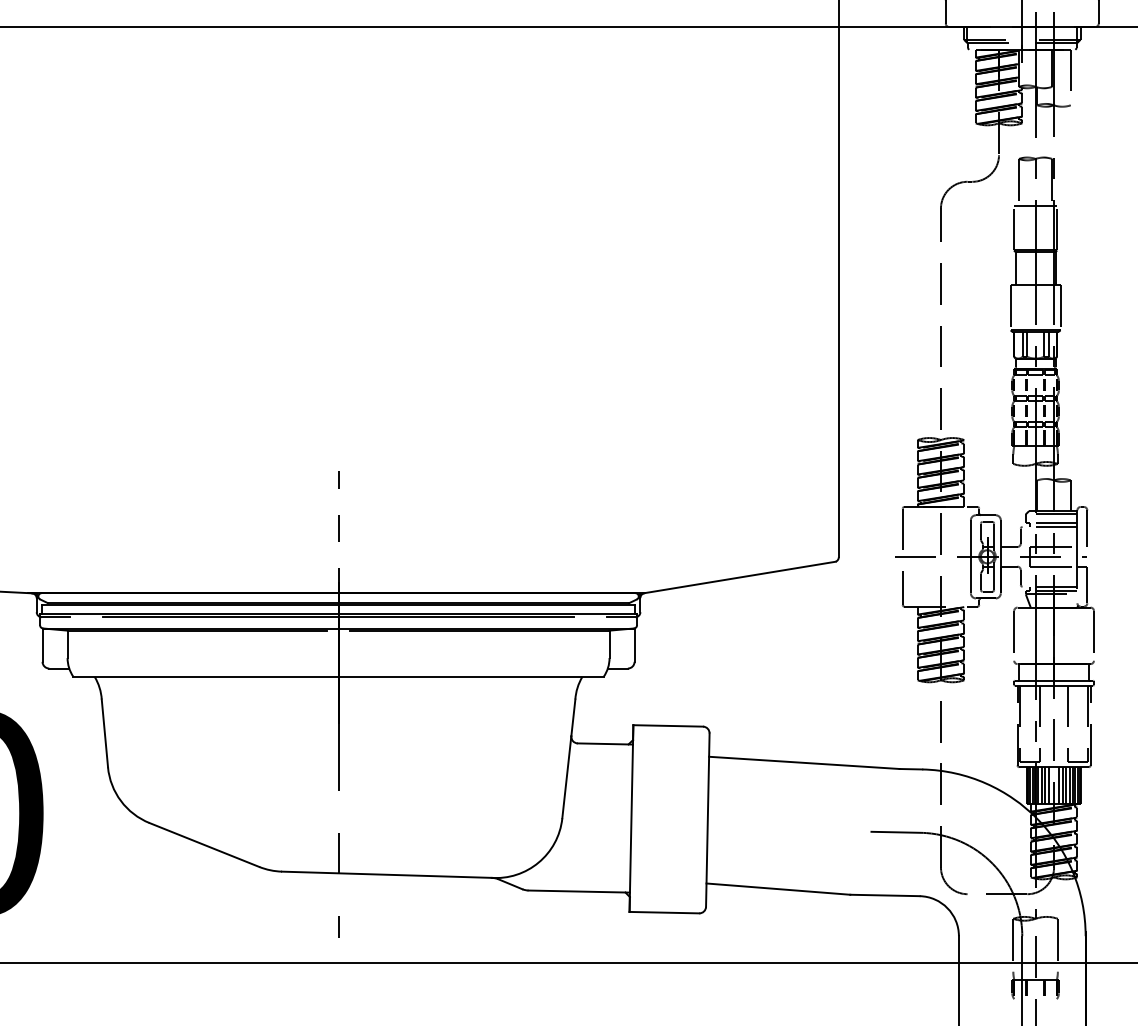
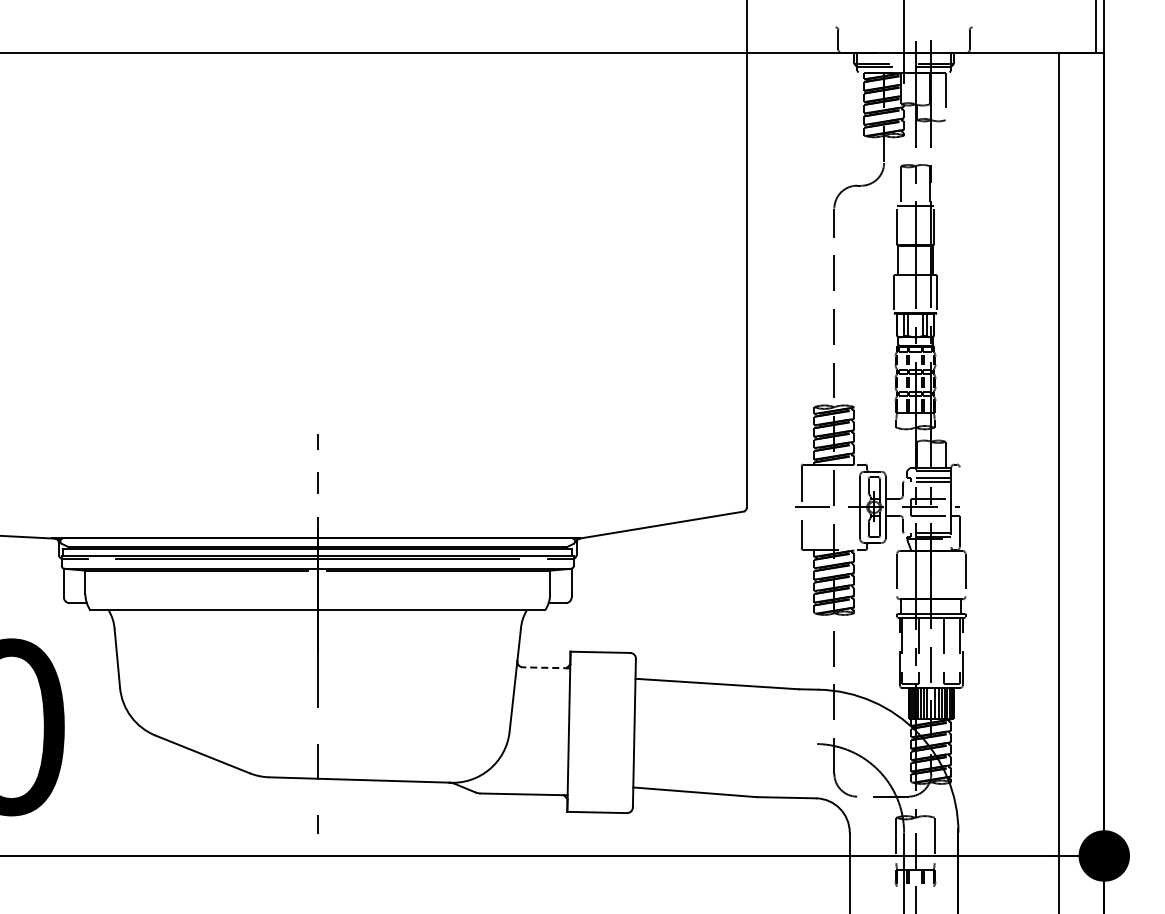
line: (1086, 527) -> (959, 482), removed
line: (605, 743) -> (546, 667), solid -> dashed
line: (895, 832) -> (795, 743), removed

